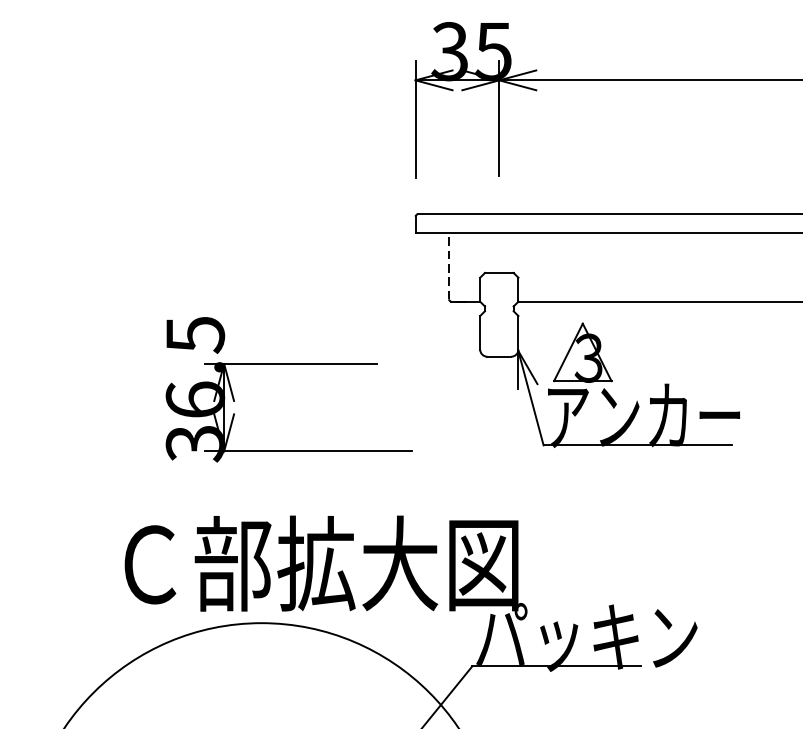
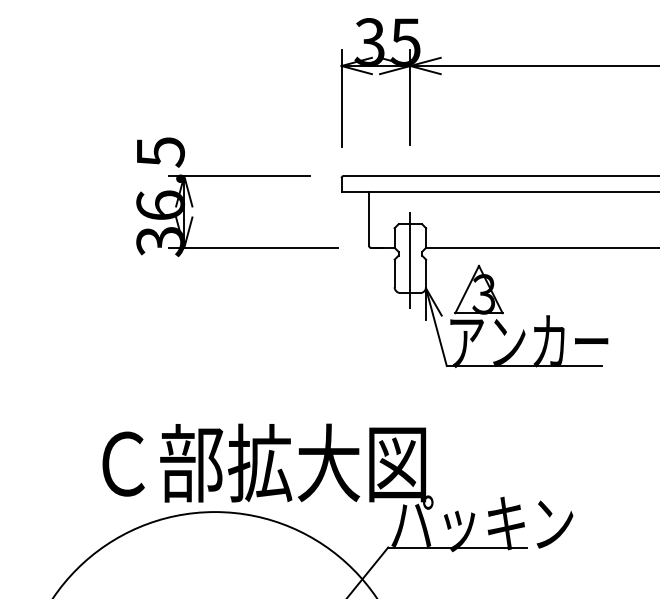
line: (449, 265) -> (369, 218), dashed -> solid
line: (499, 317) -> (410, 260), added
part: (288, 364) -> (237, 176), moved

